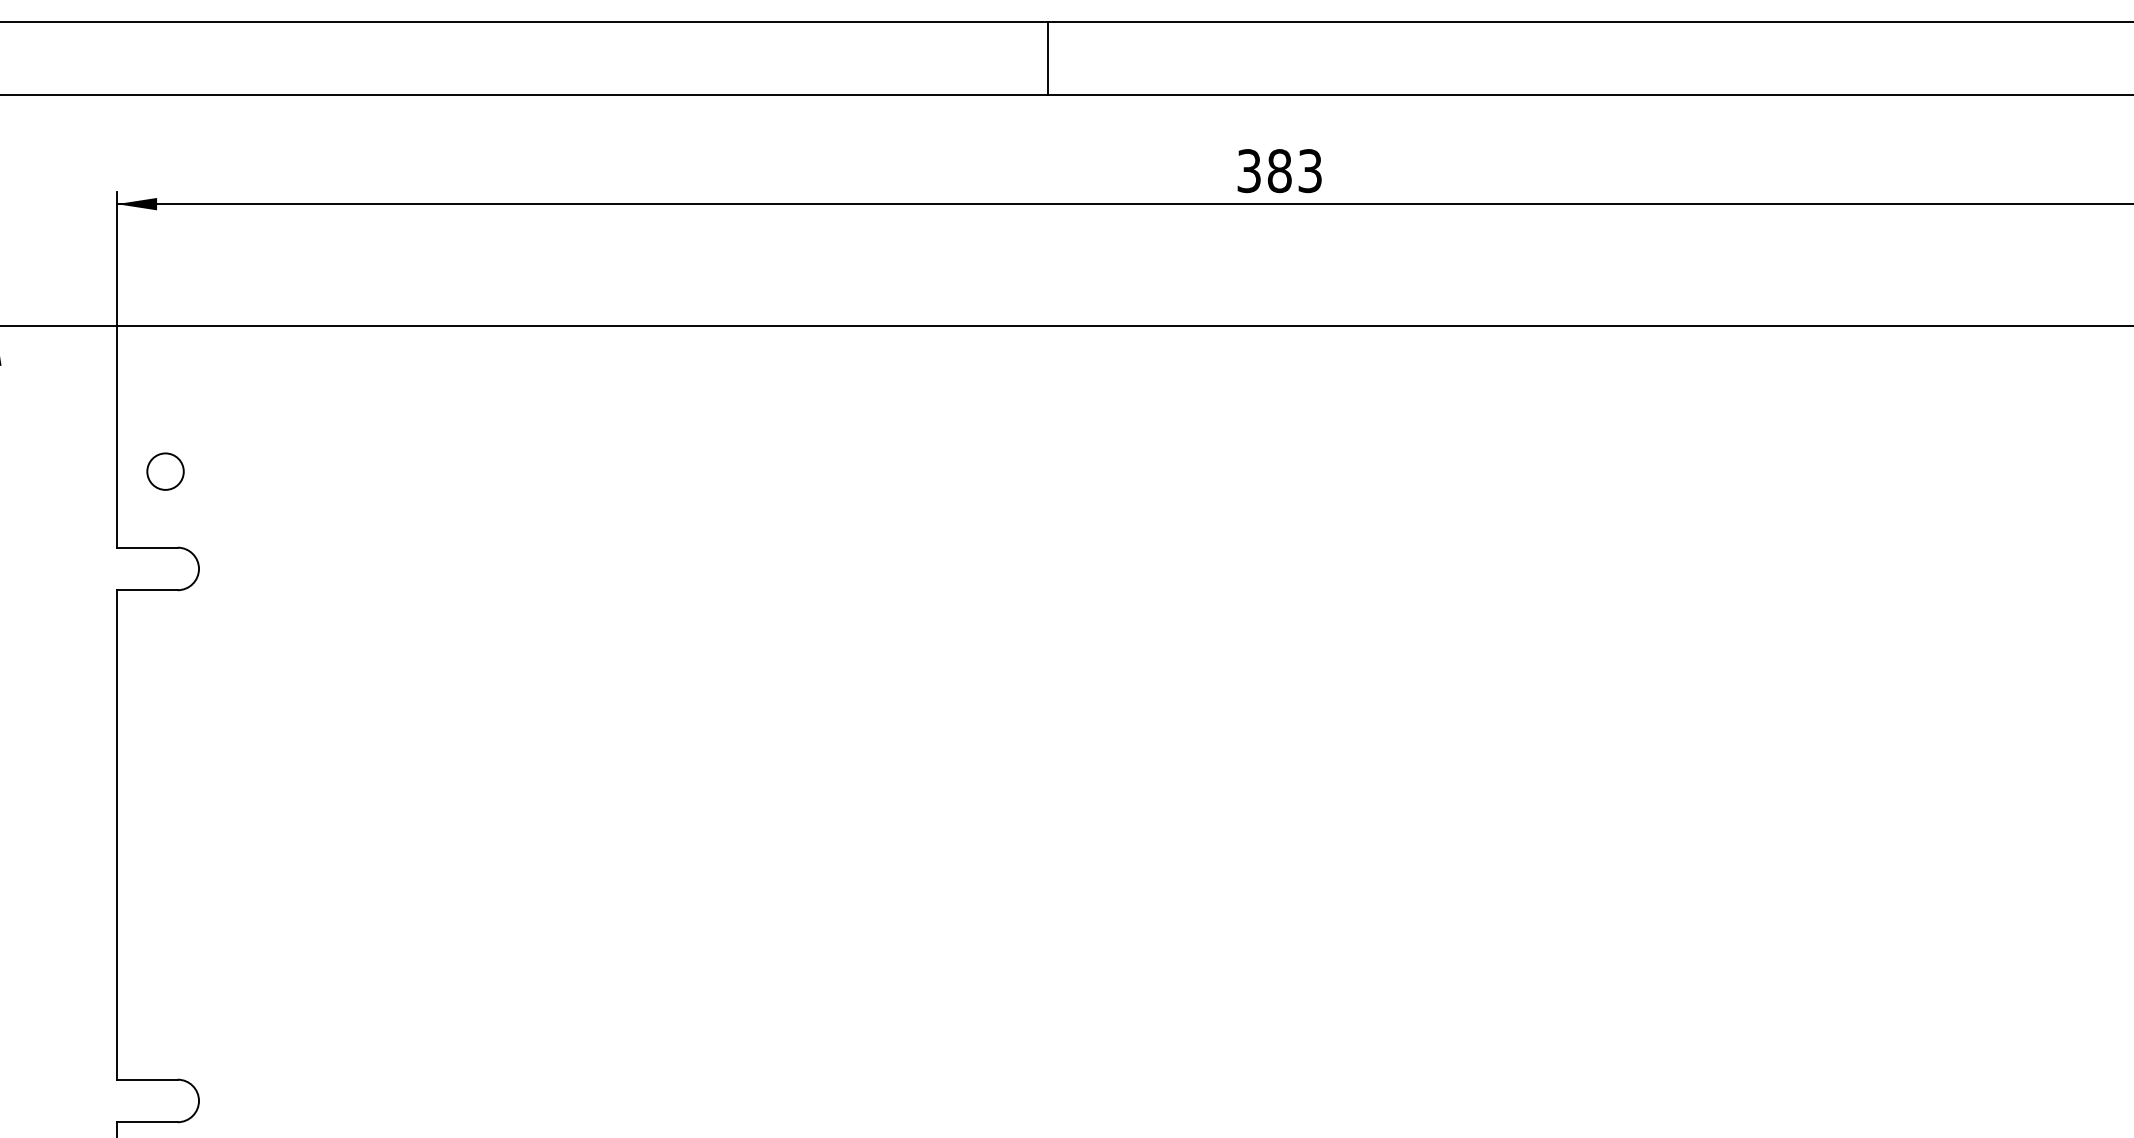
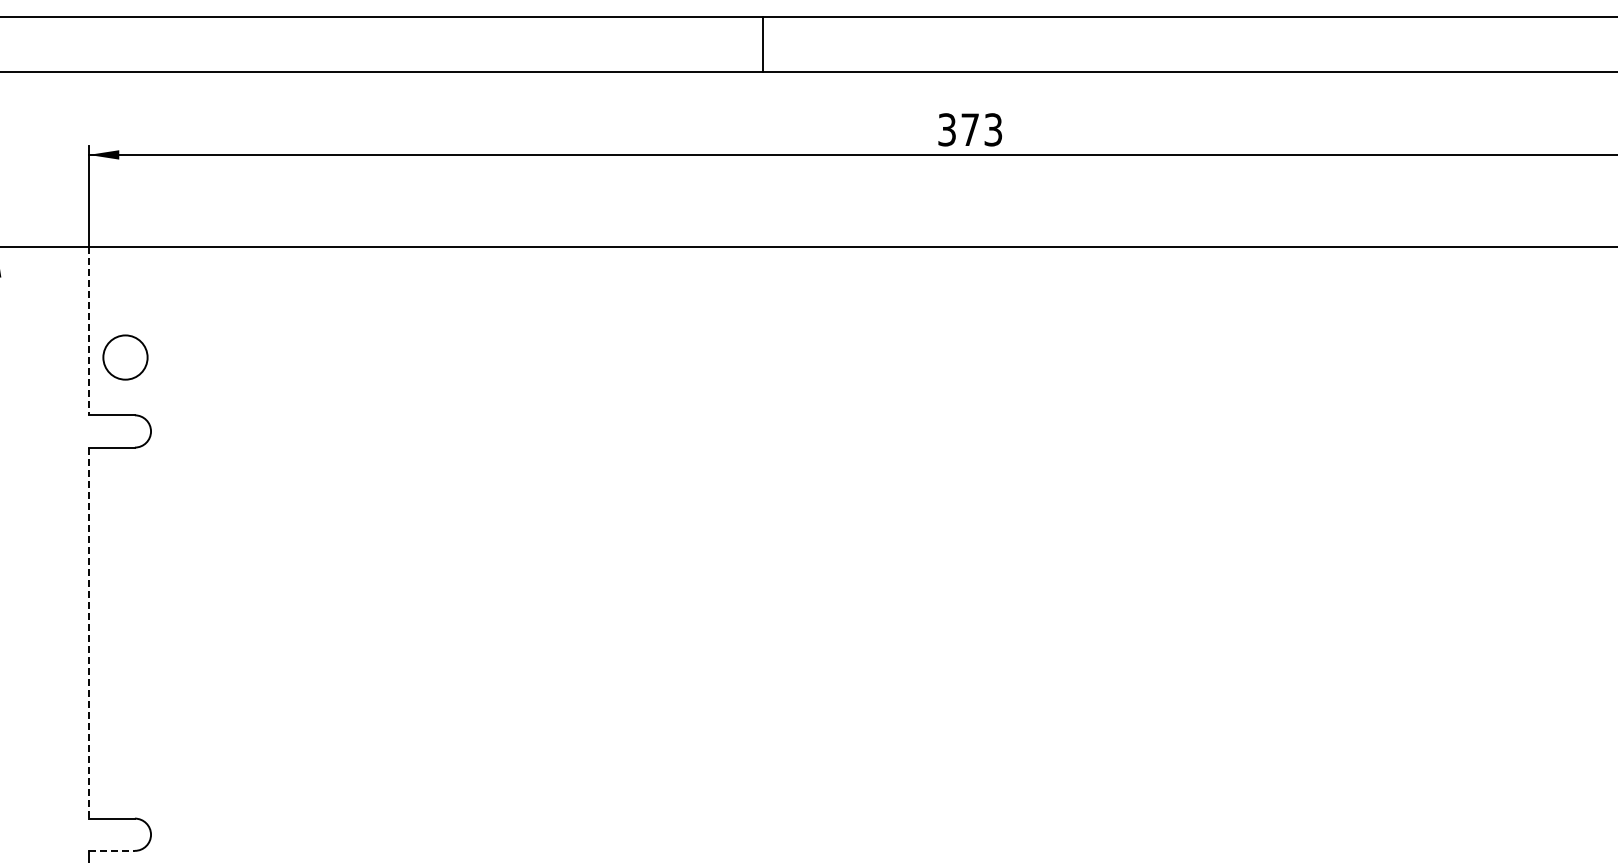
line: (1047, 57) -> (763, 43), moved
text: (1280, 170) -> (970, 129), 383 -> 373
line: (116, 437) -> (88, 331), solid -> dashed
circle: (165, 471) -> (125, 357), size x1.6
line: (116, 835) -> (88, 633), solid -> dashed
line: (148, 1121) -> (112, 850), solid -> dashed

